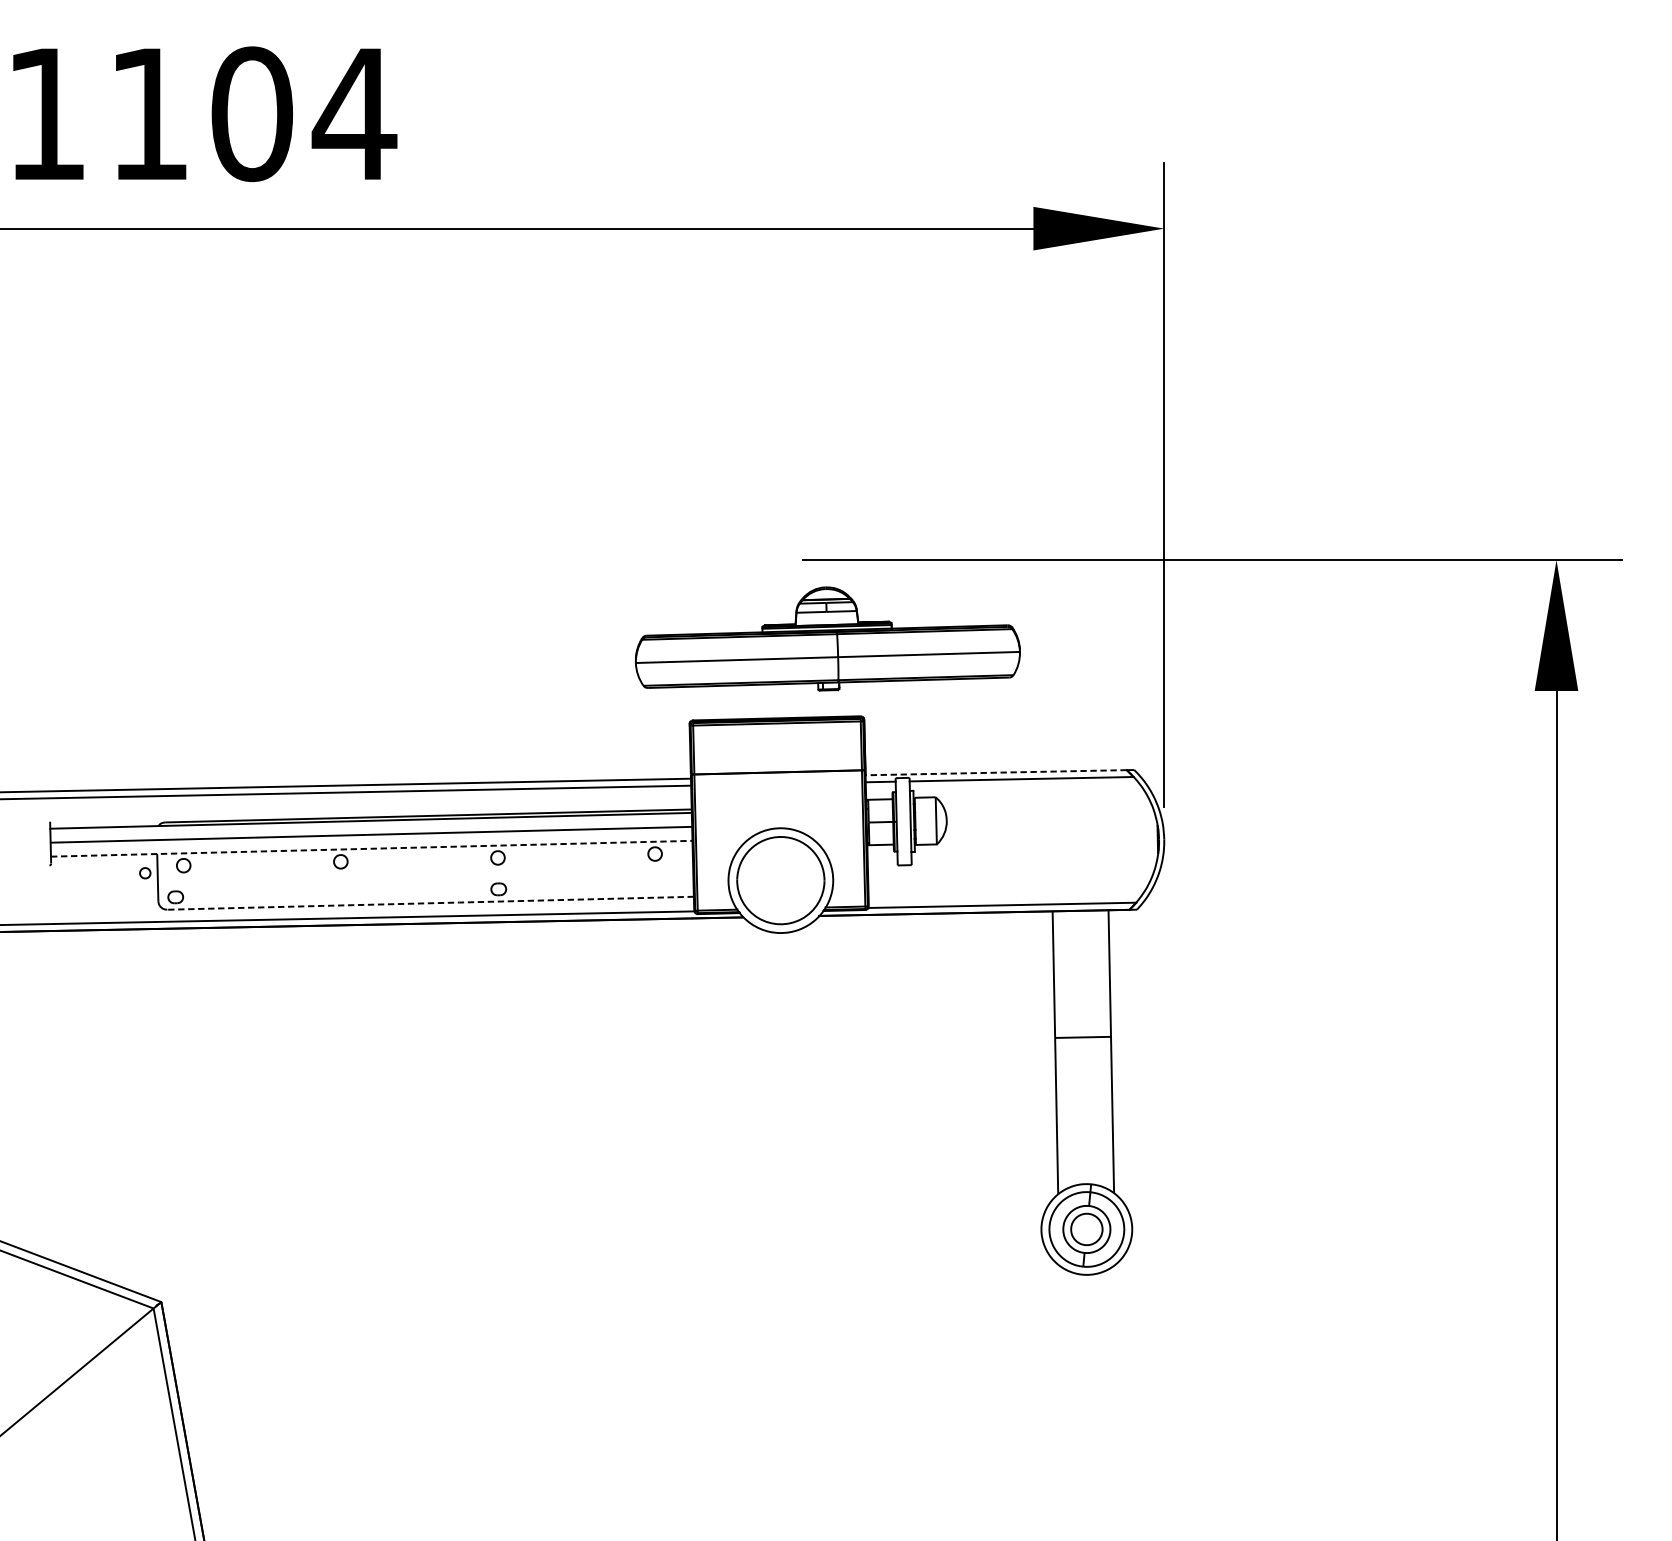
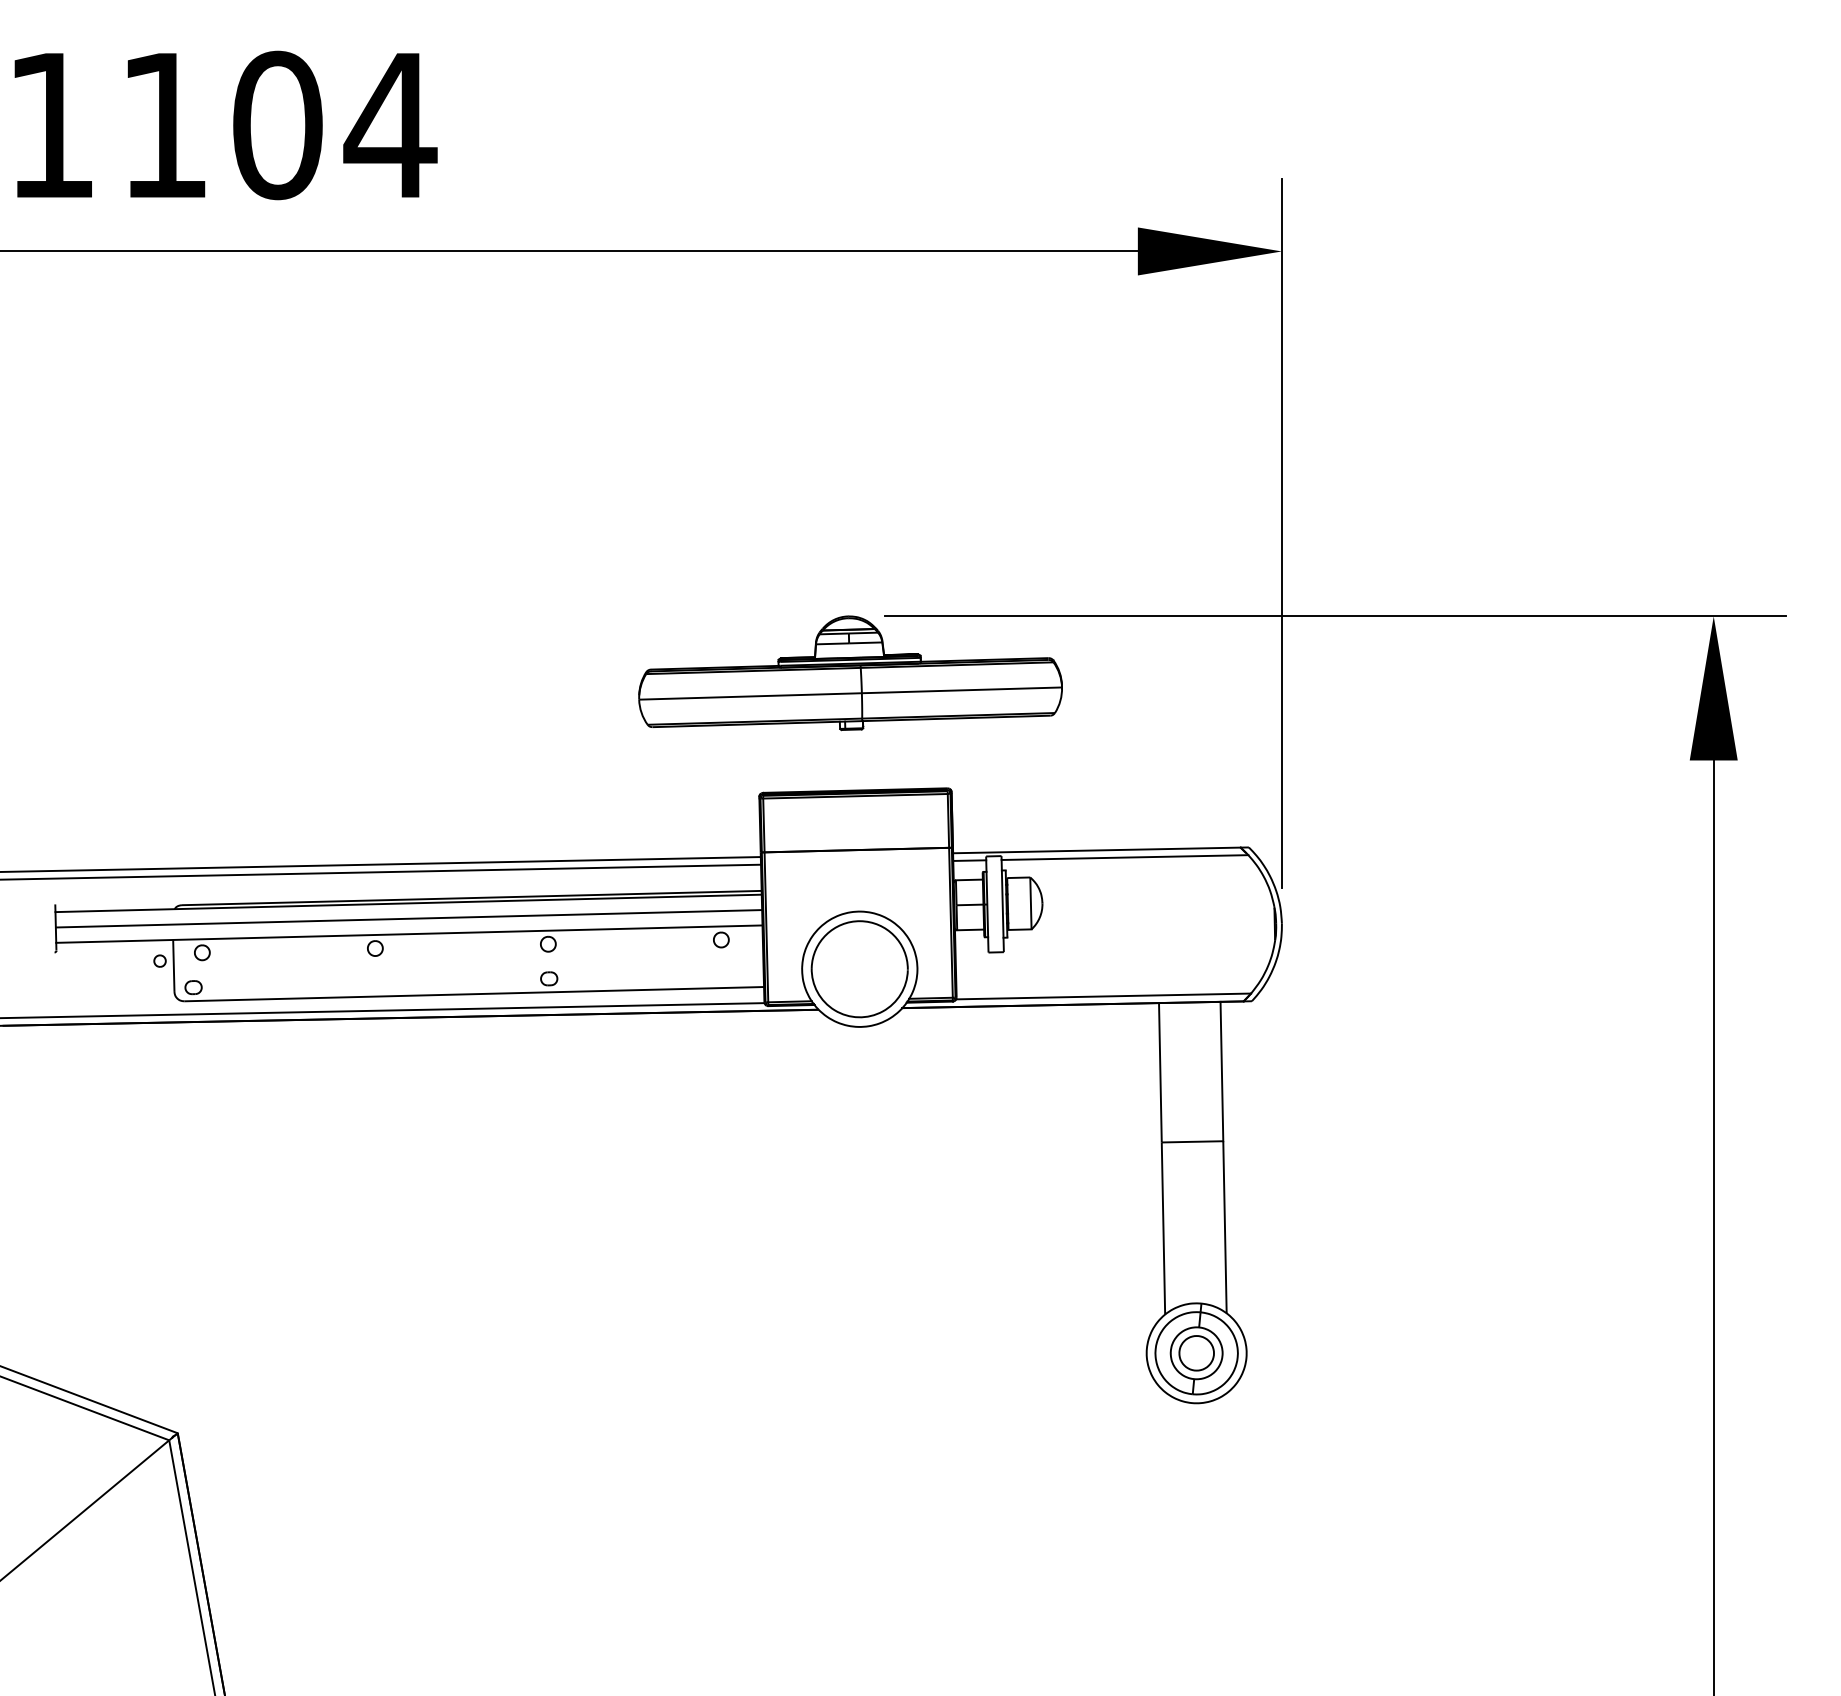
part: (827, 639) -> (850, 673), moved
line: (995, 772) -> (1096, 850), dashed -> solid
line: (371, 849) -> (409, 934), dashed -> solid
line: (430, 903) -> (474, 994), dashed -> solid

